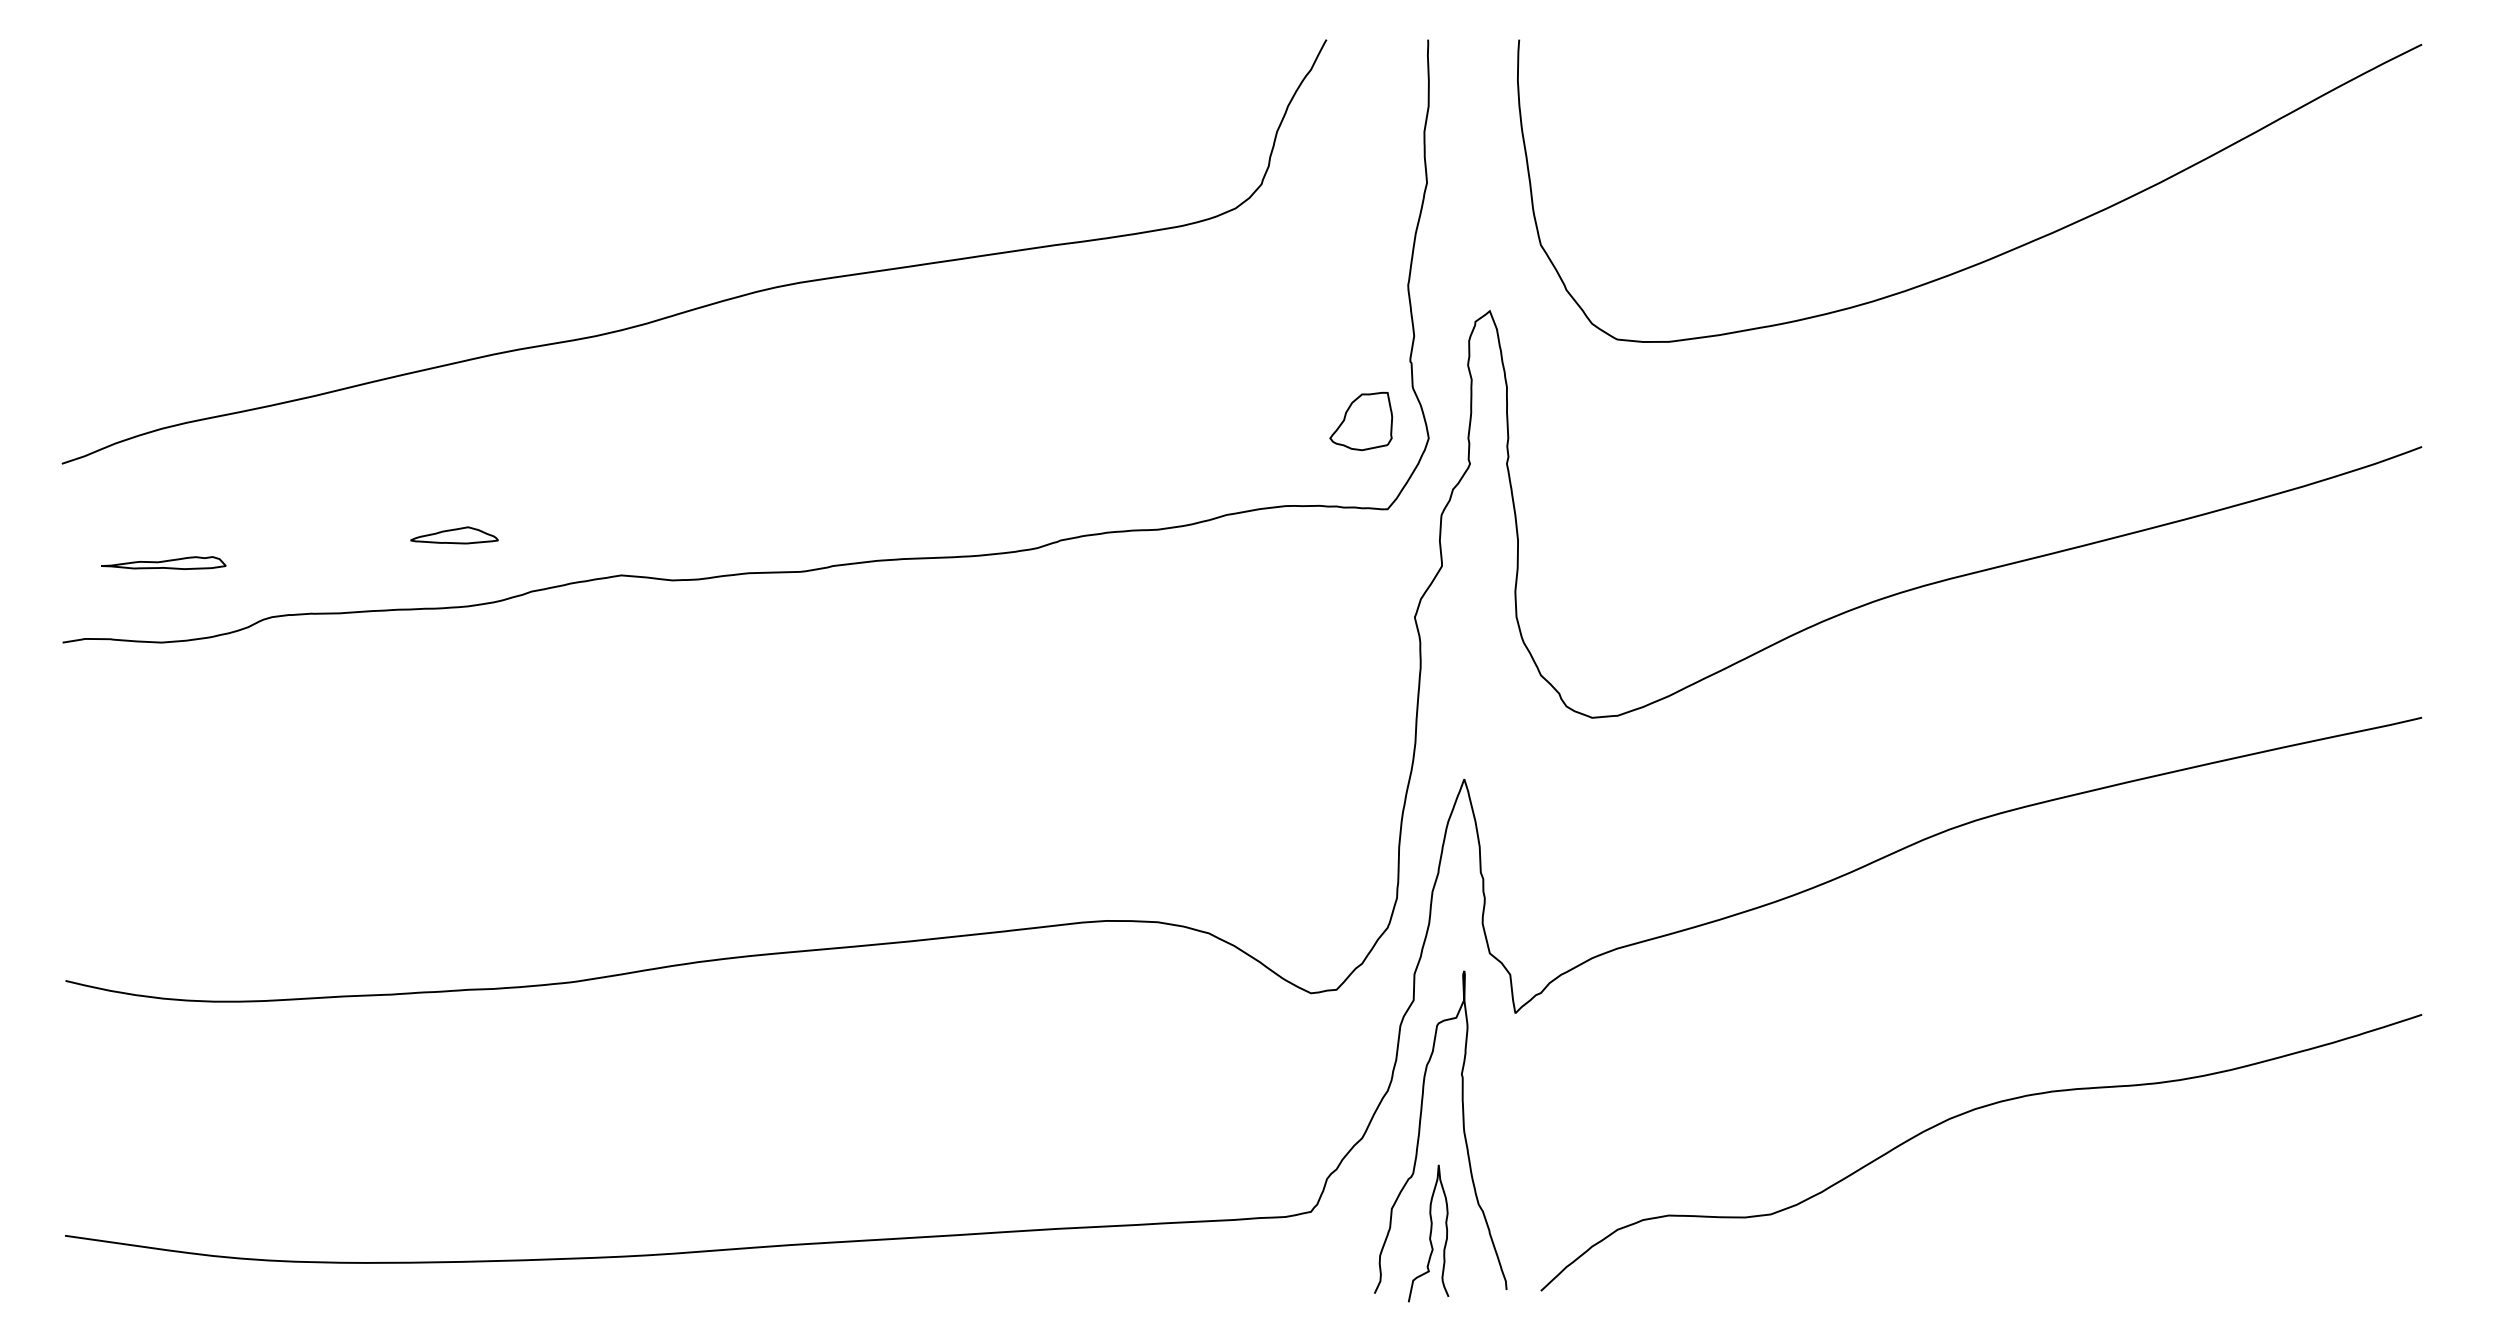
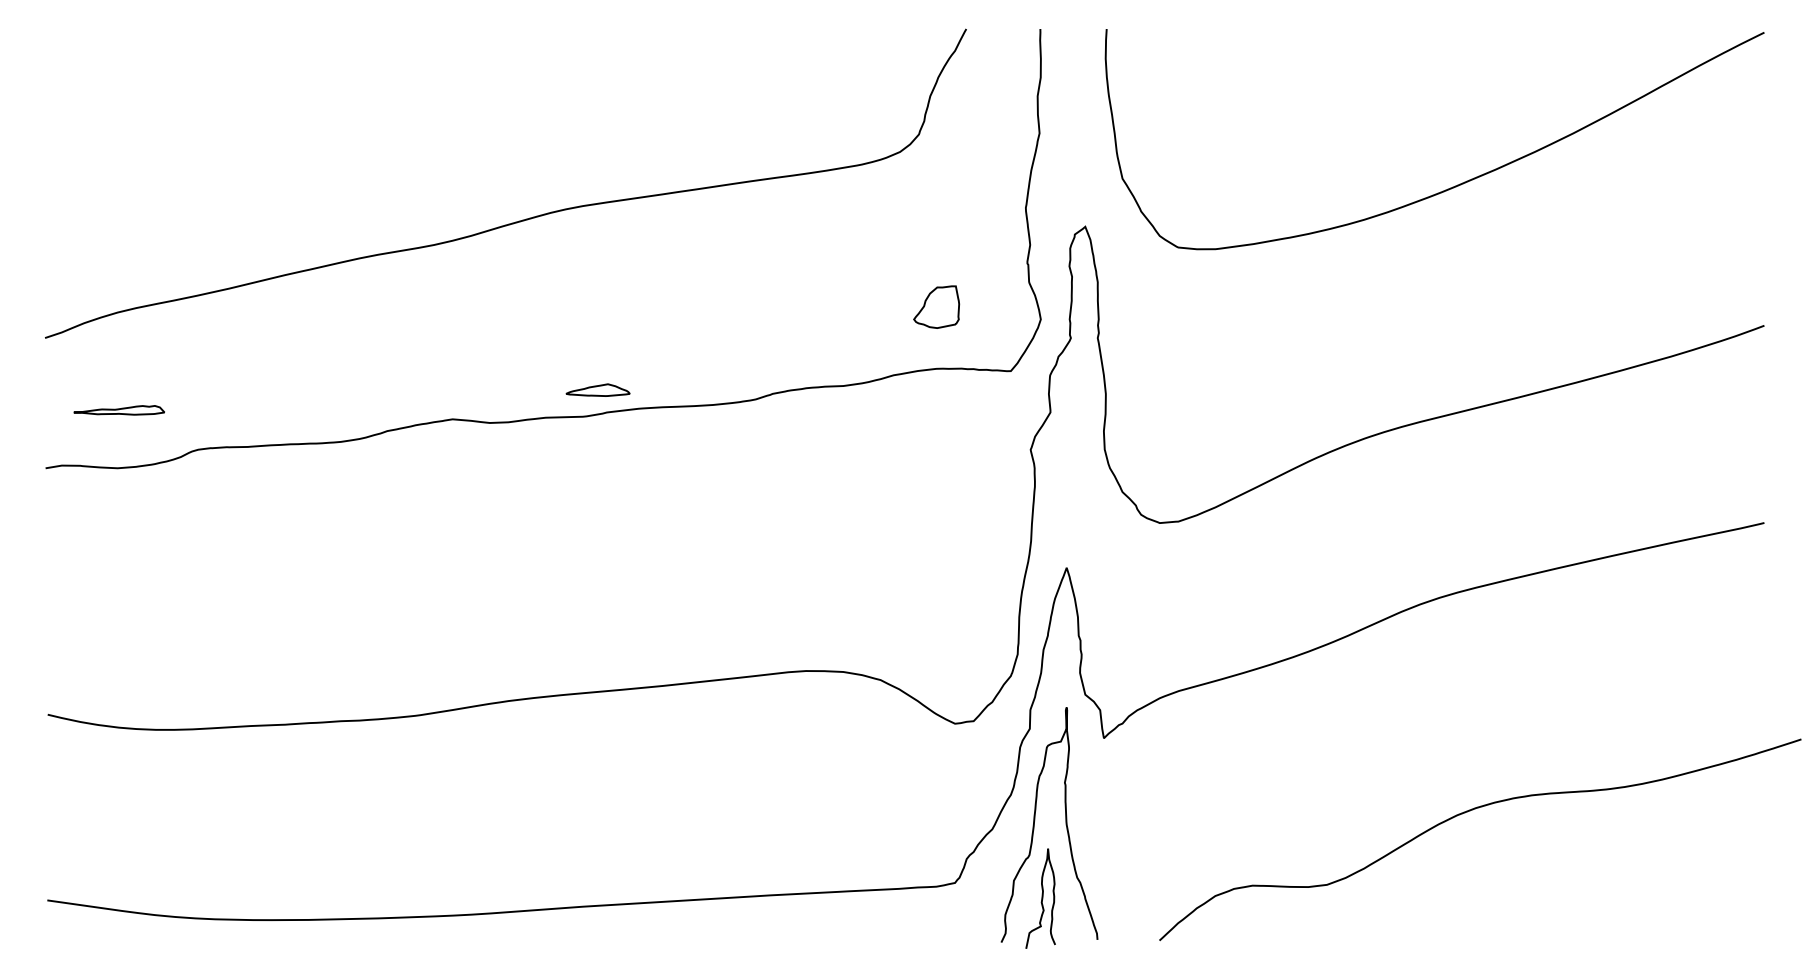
part: (1361, 420) -> (936, 306), moved
part: (453, 534) -> (597, 389), moved
curve: (1967, 1113) -> (1470, 811), moved

